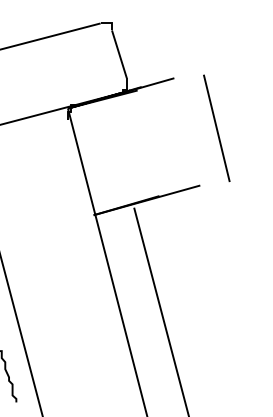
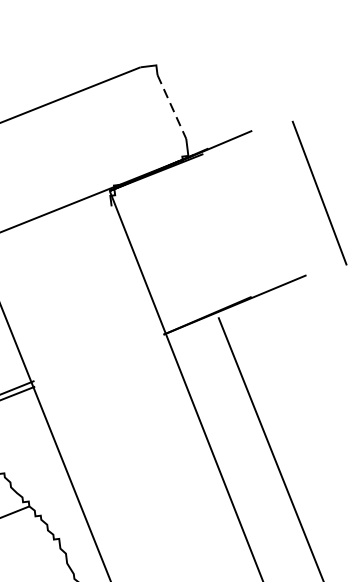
line: (119, 54) -> (172, 107), solid -> dashed

